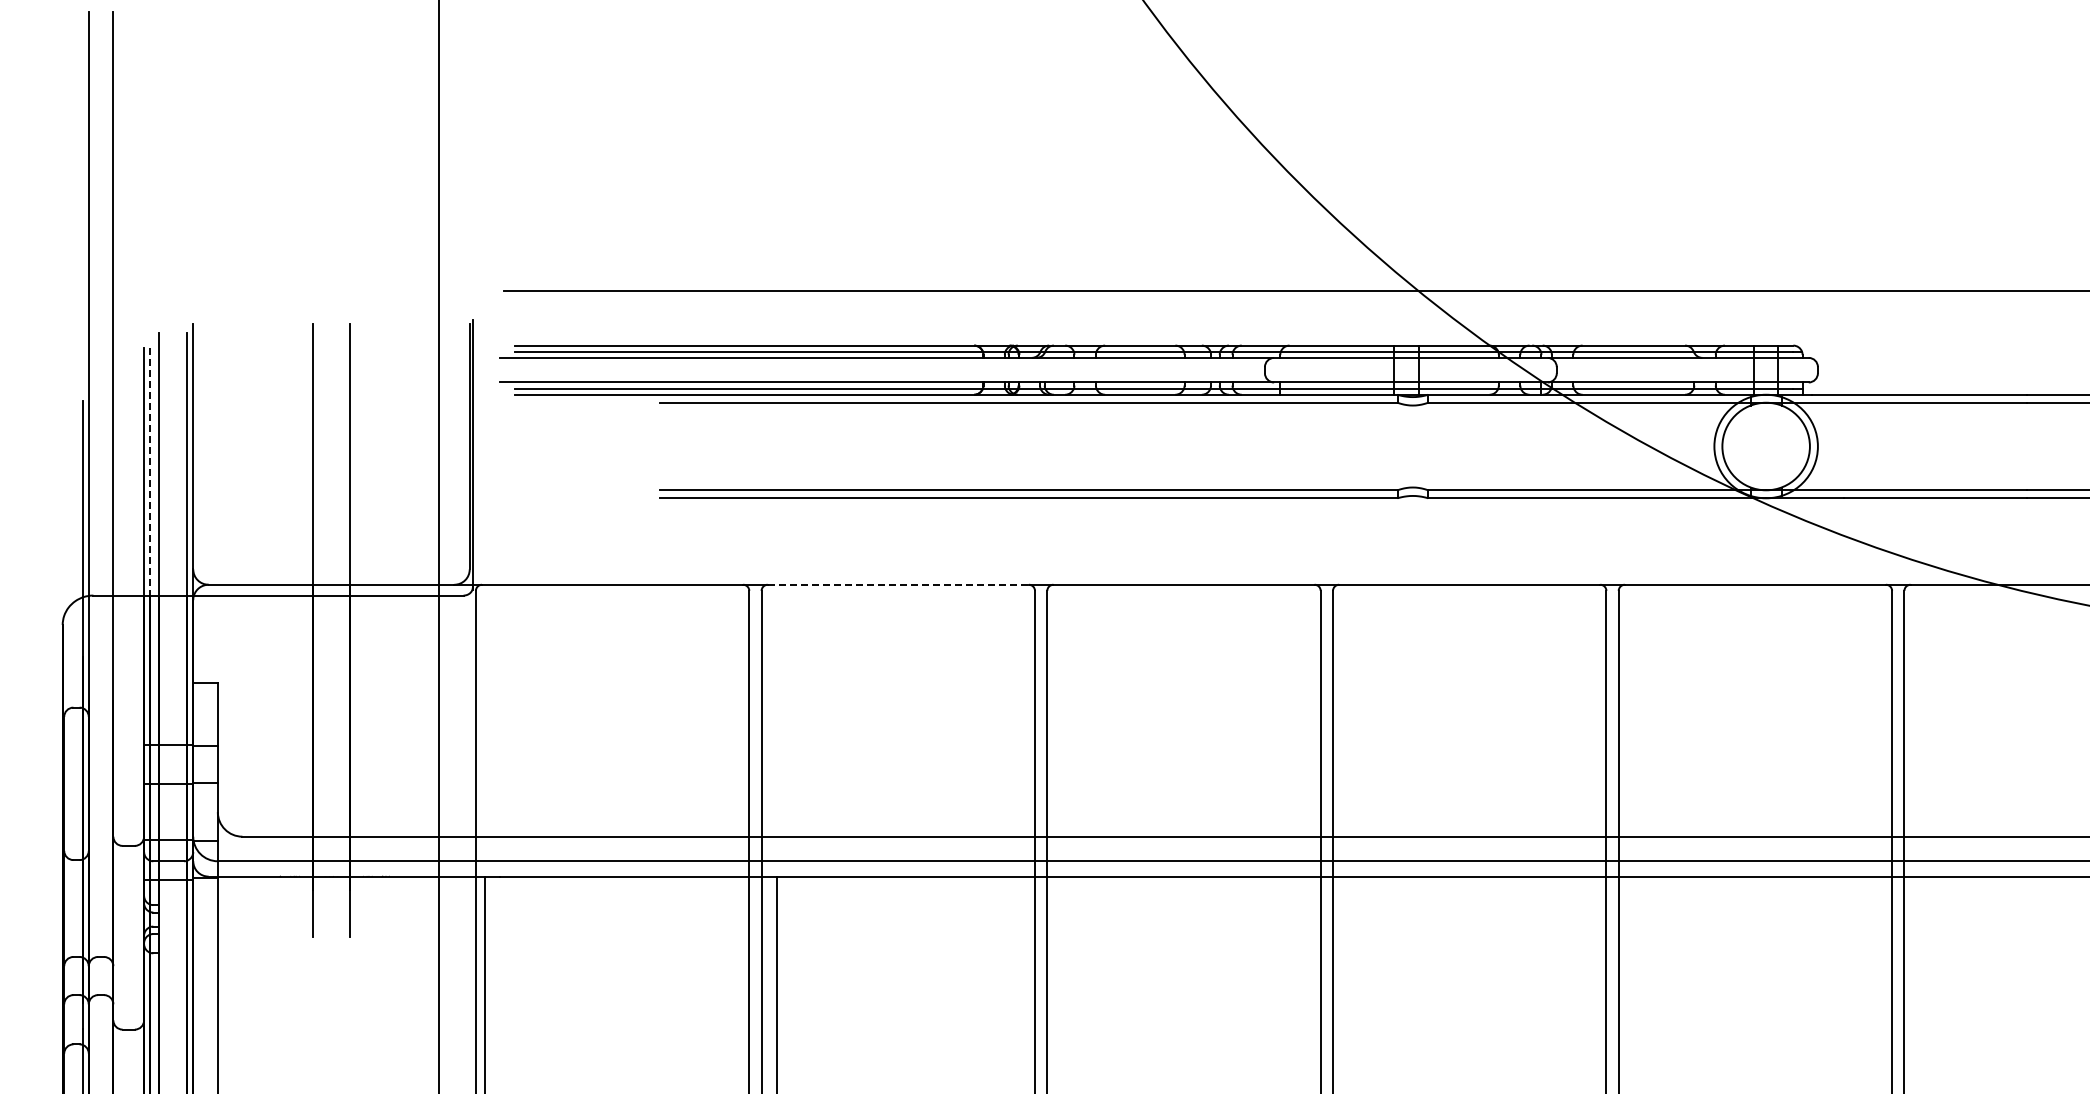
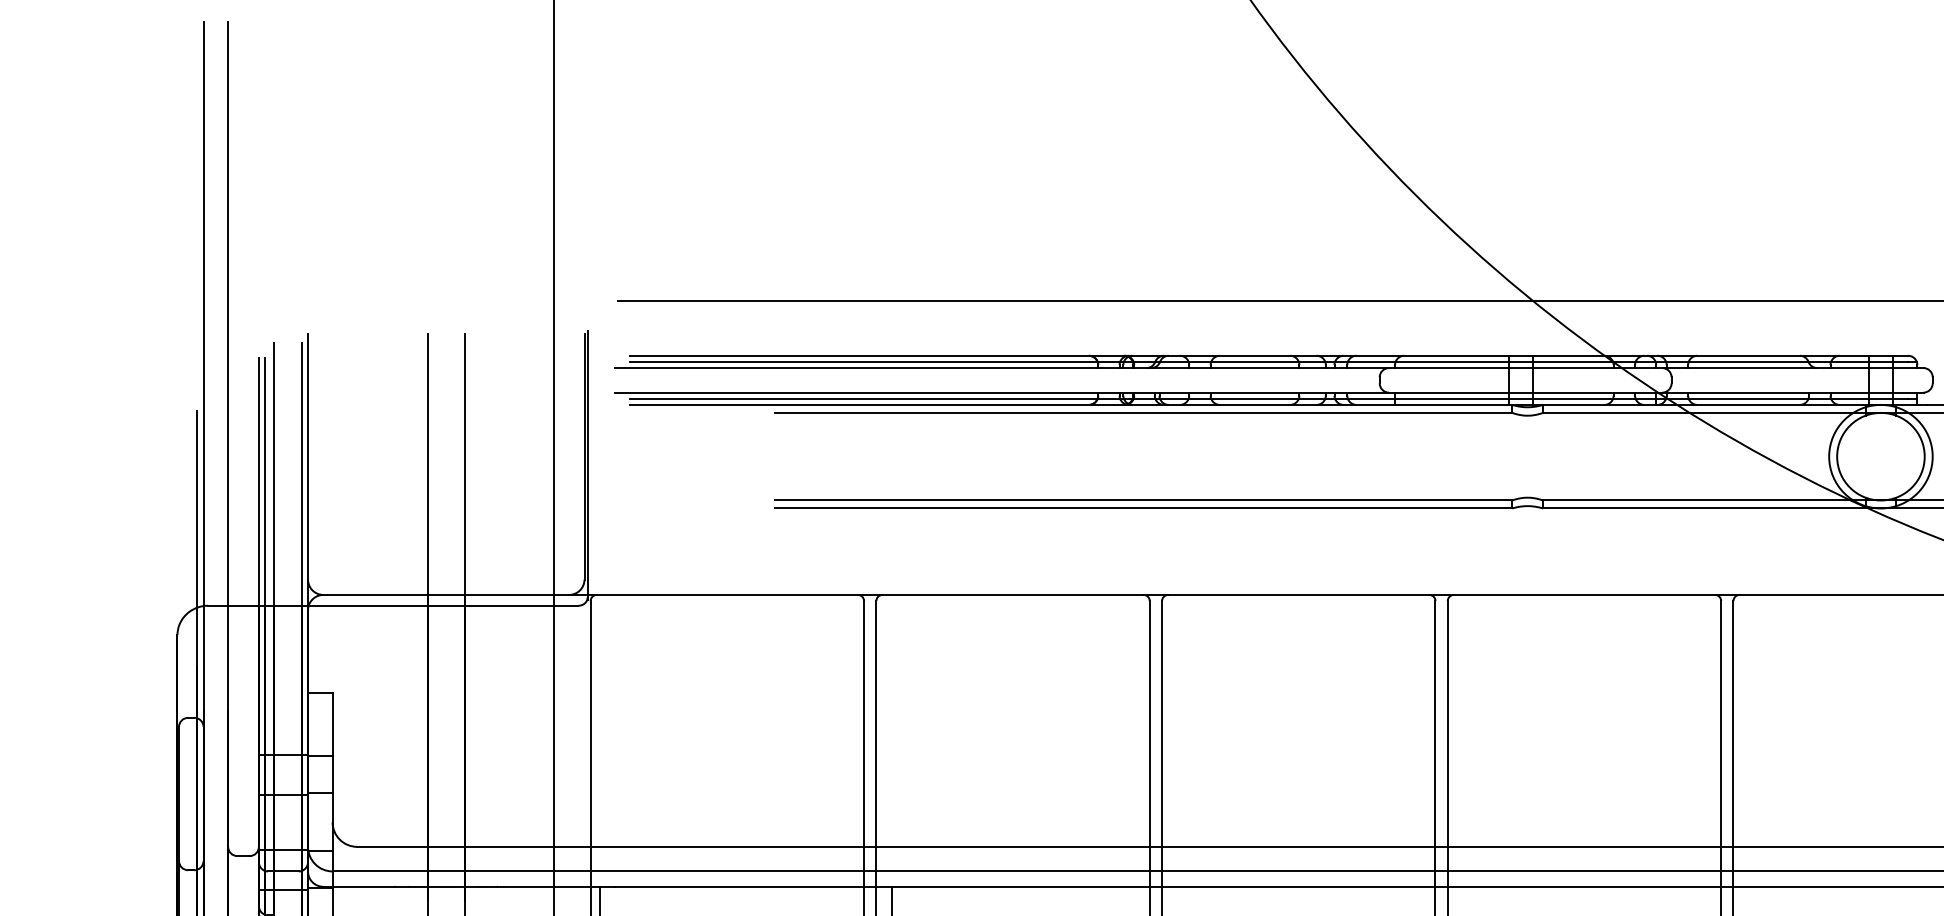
line: (150, 471) -> (265, 481), dashed -> solid
line: (898, 584) -> (1013, 594), dashed -> solid

